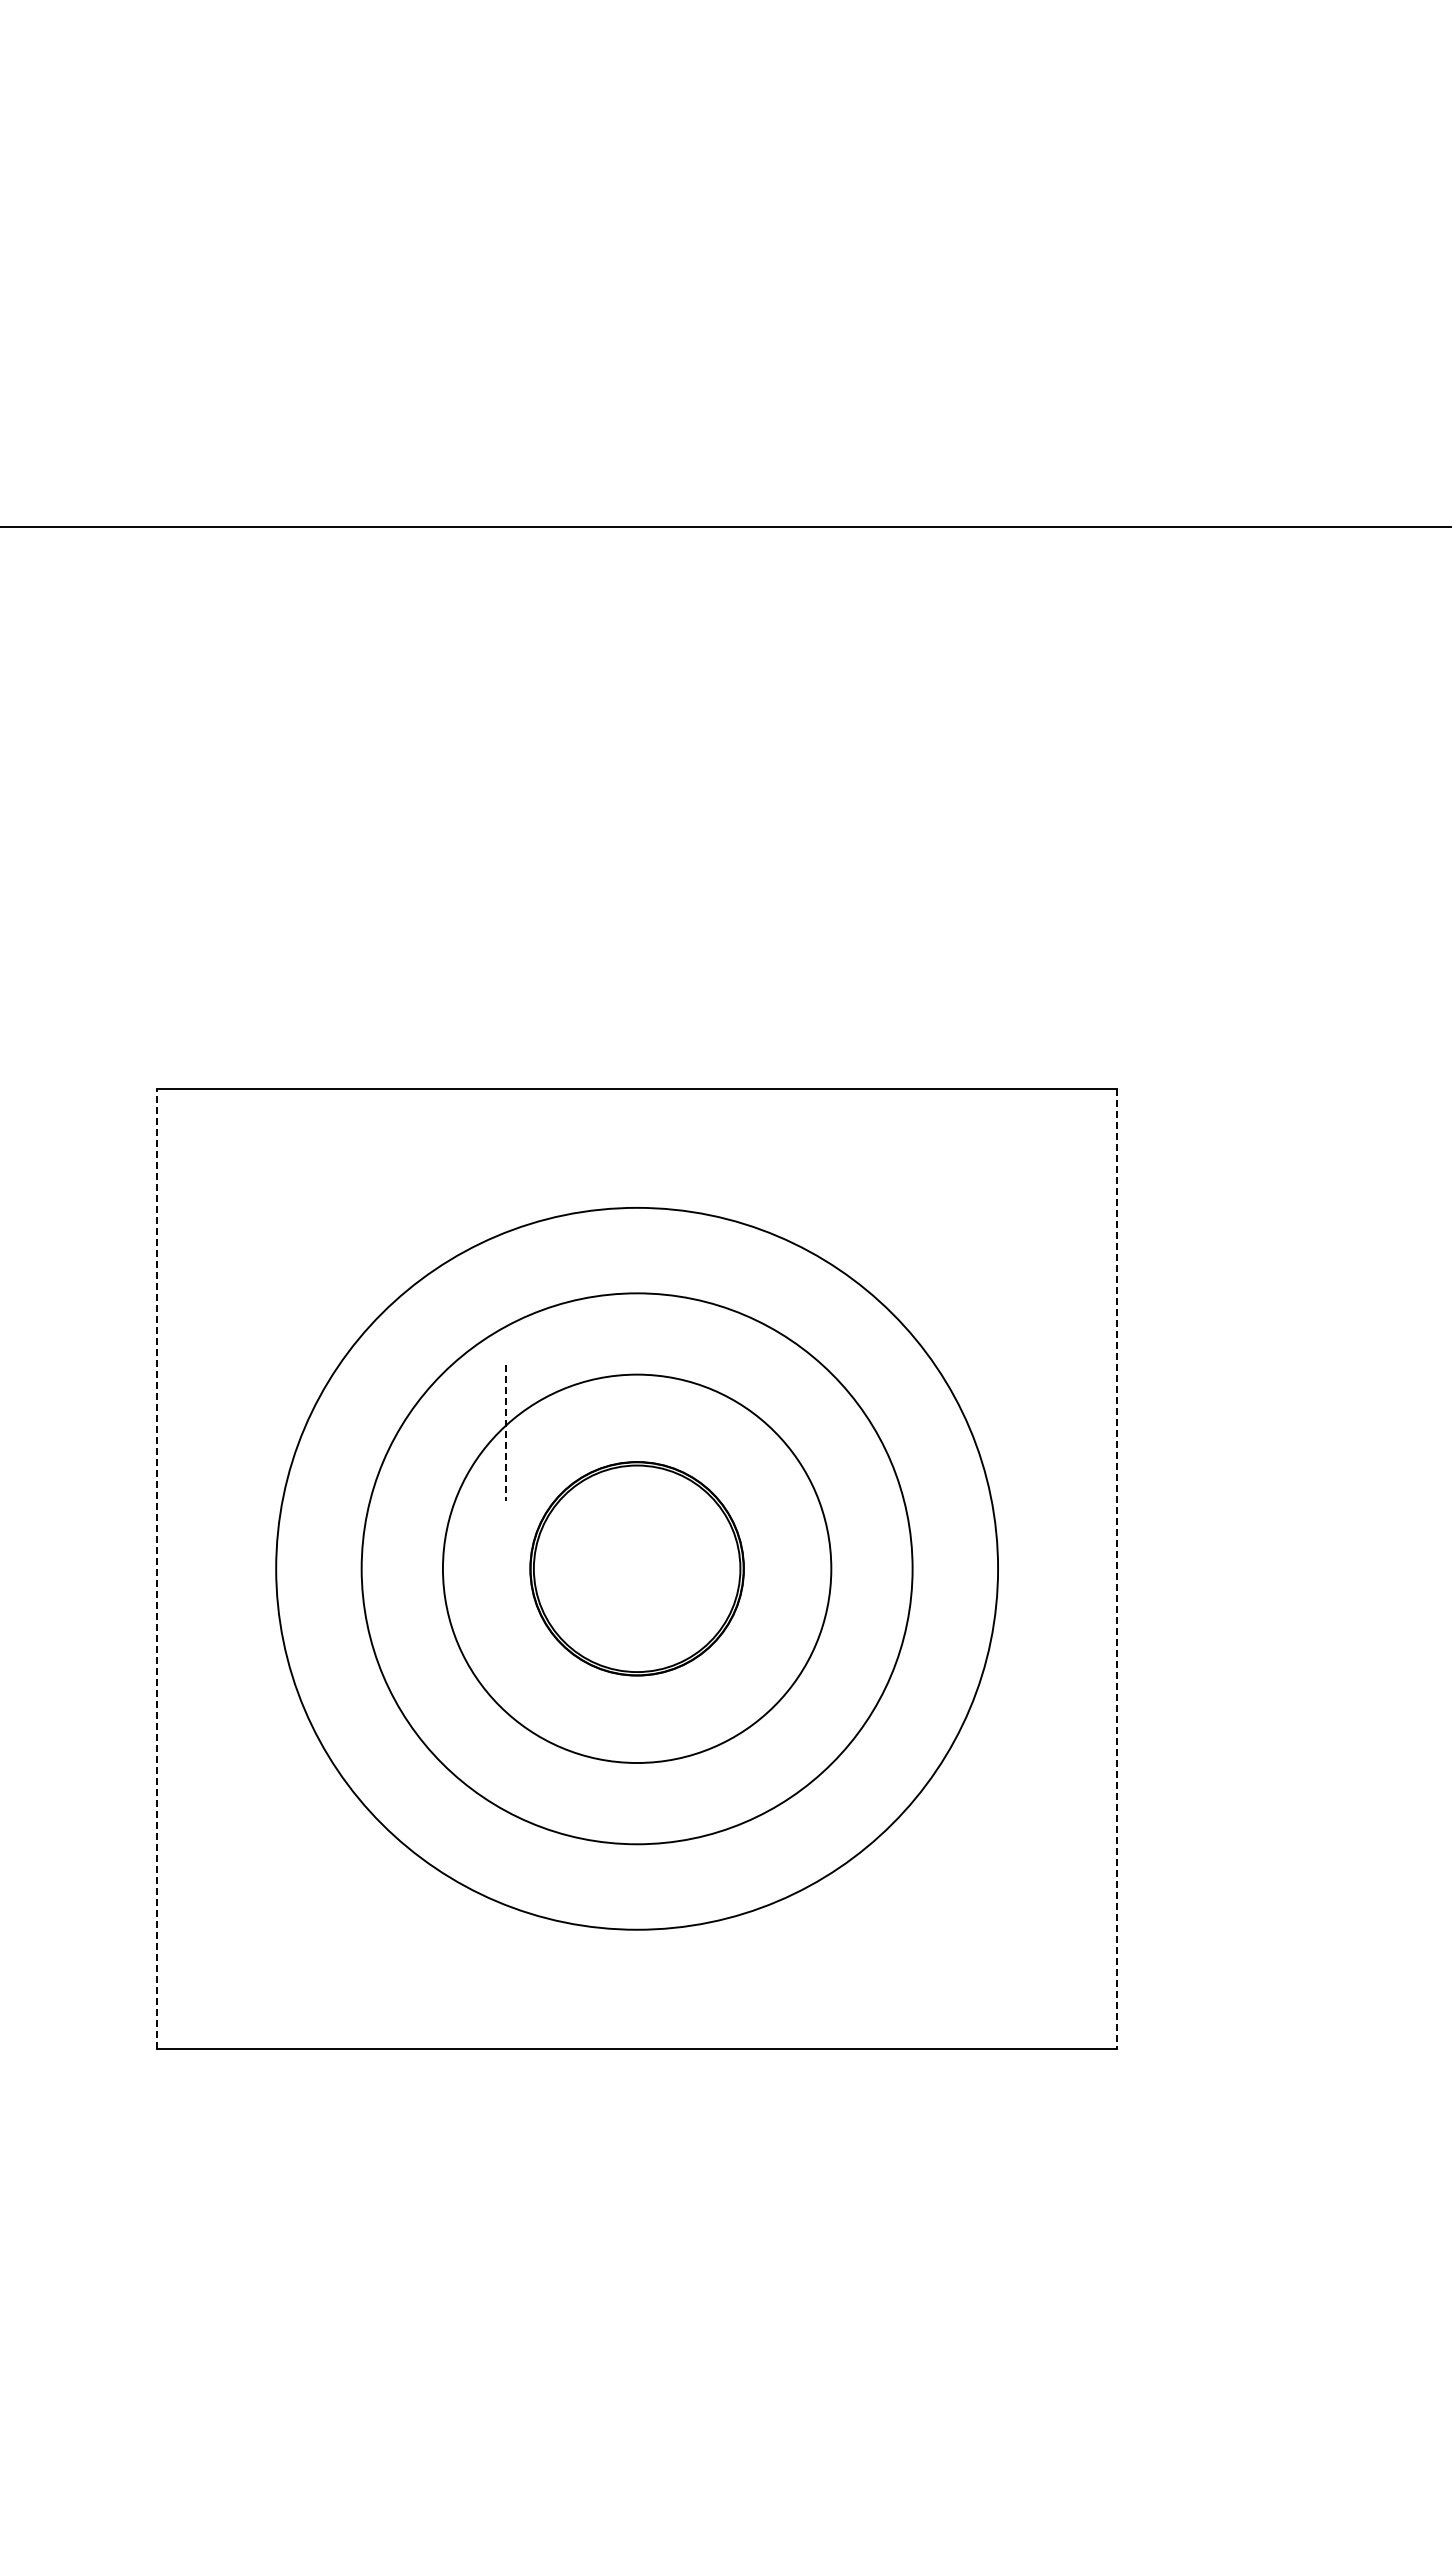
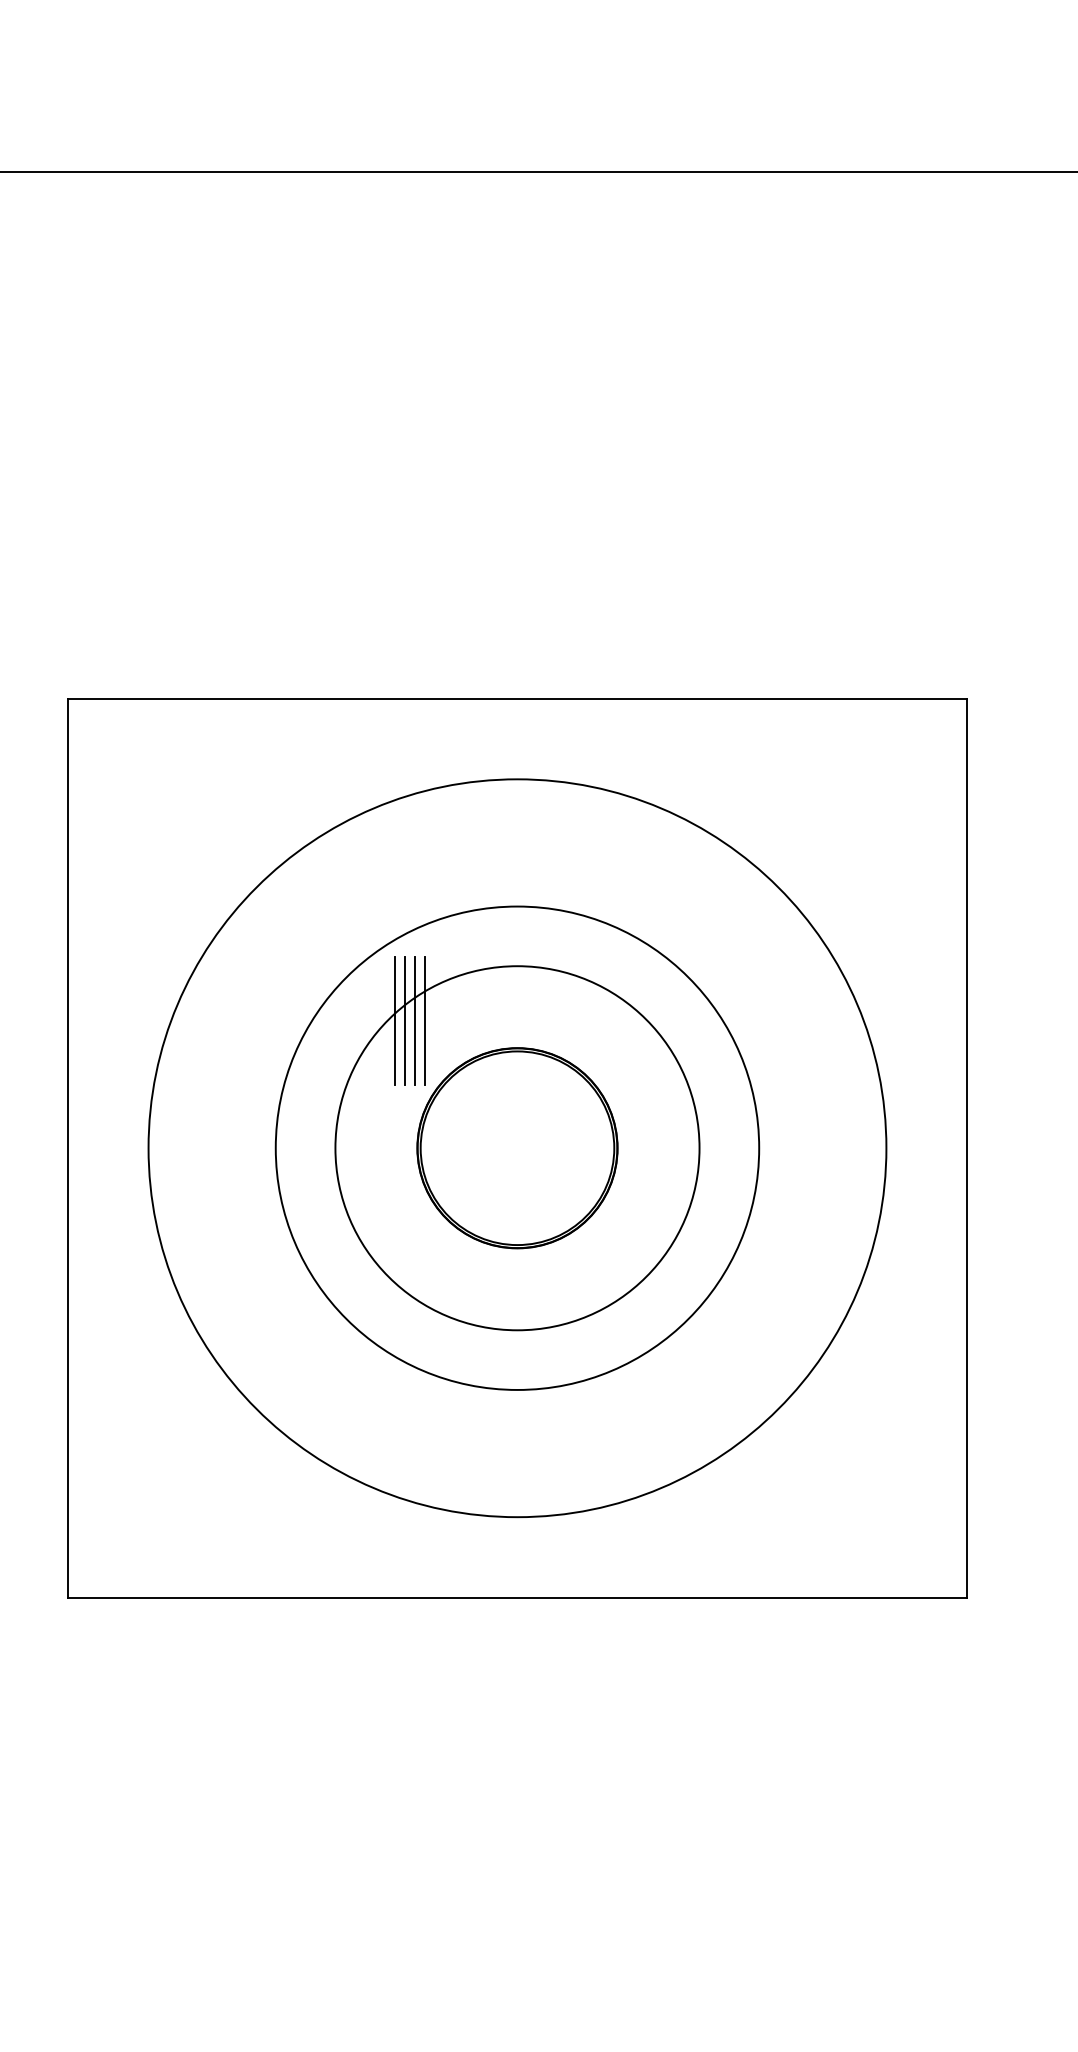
line: (517, 1432) -> (405, 1020), added
line: (527, 1432) -> (414, 1020), added
line: (538, 1432) -> (425, 1020), added
line: (506, 1433) -> (395, 1021), dashed -> solid
line: (157, 1568) -> (67, 1147), dashed -> solid
circle: (636, 1568) -> (516, 1147), size x0.71
circle: (636, 1568) -> (516, 1147), size x1.43
line: (1116, 1568) -> (966, 1147), dashed -> solid

